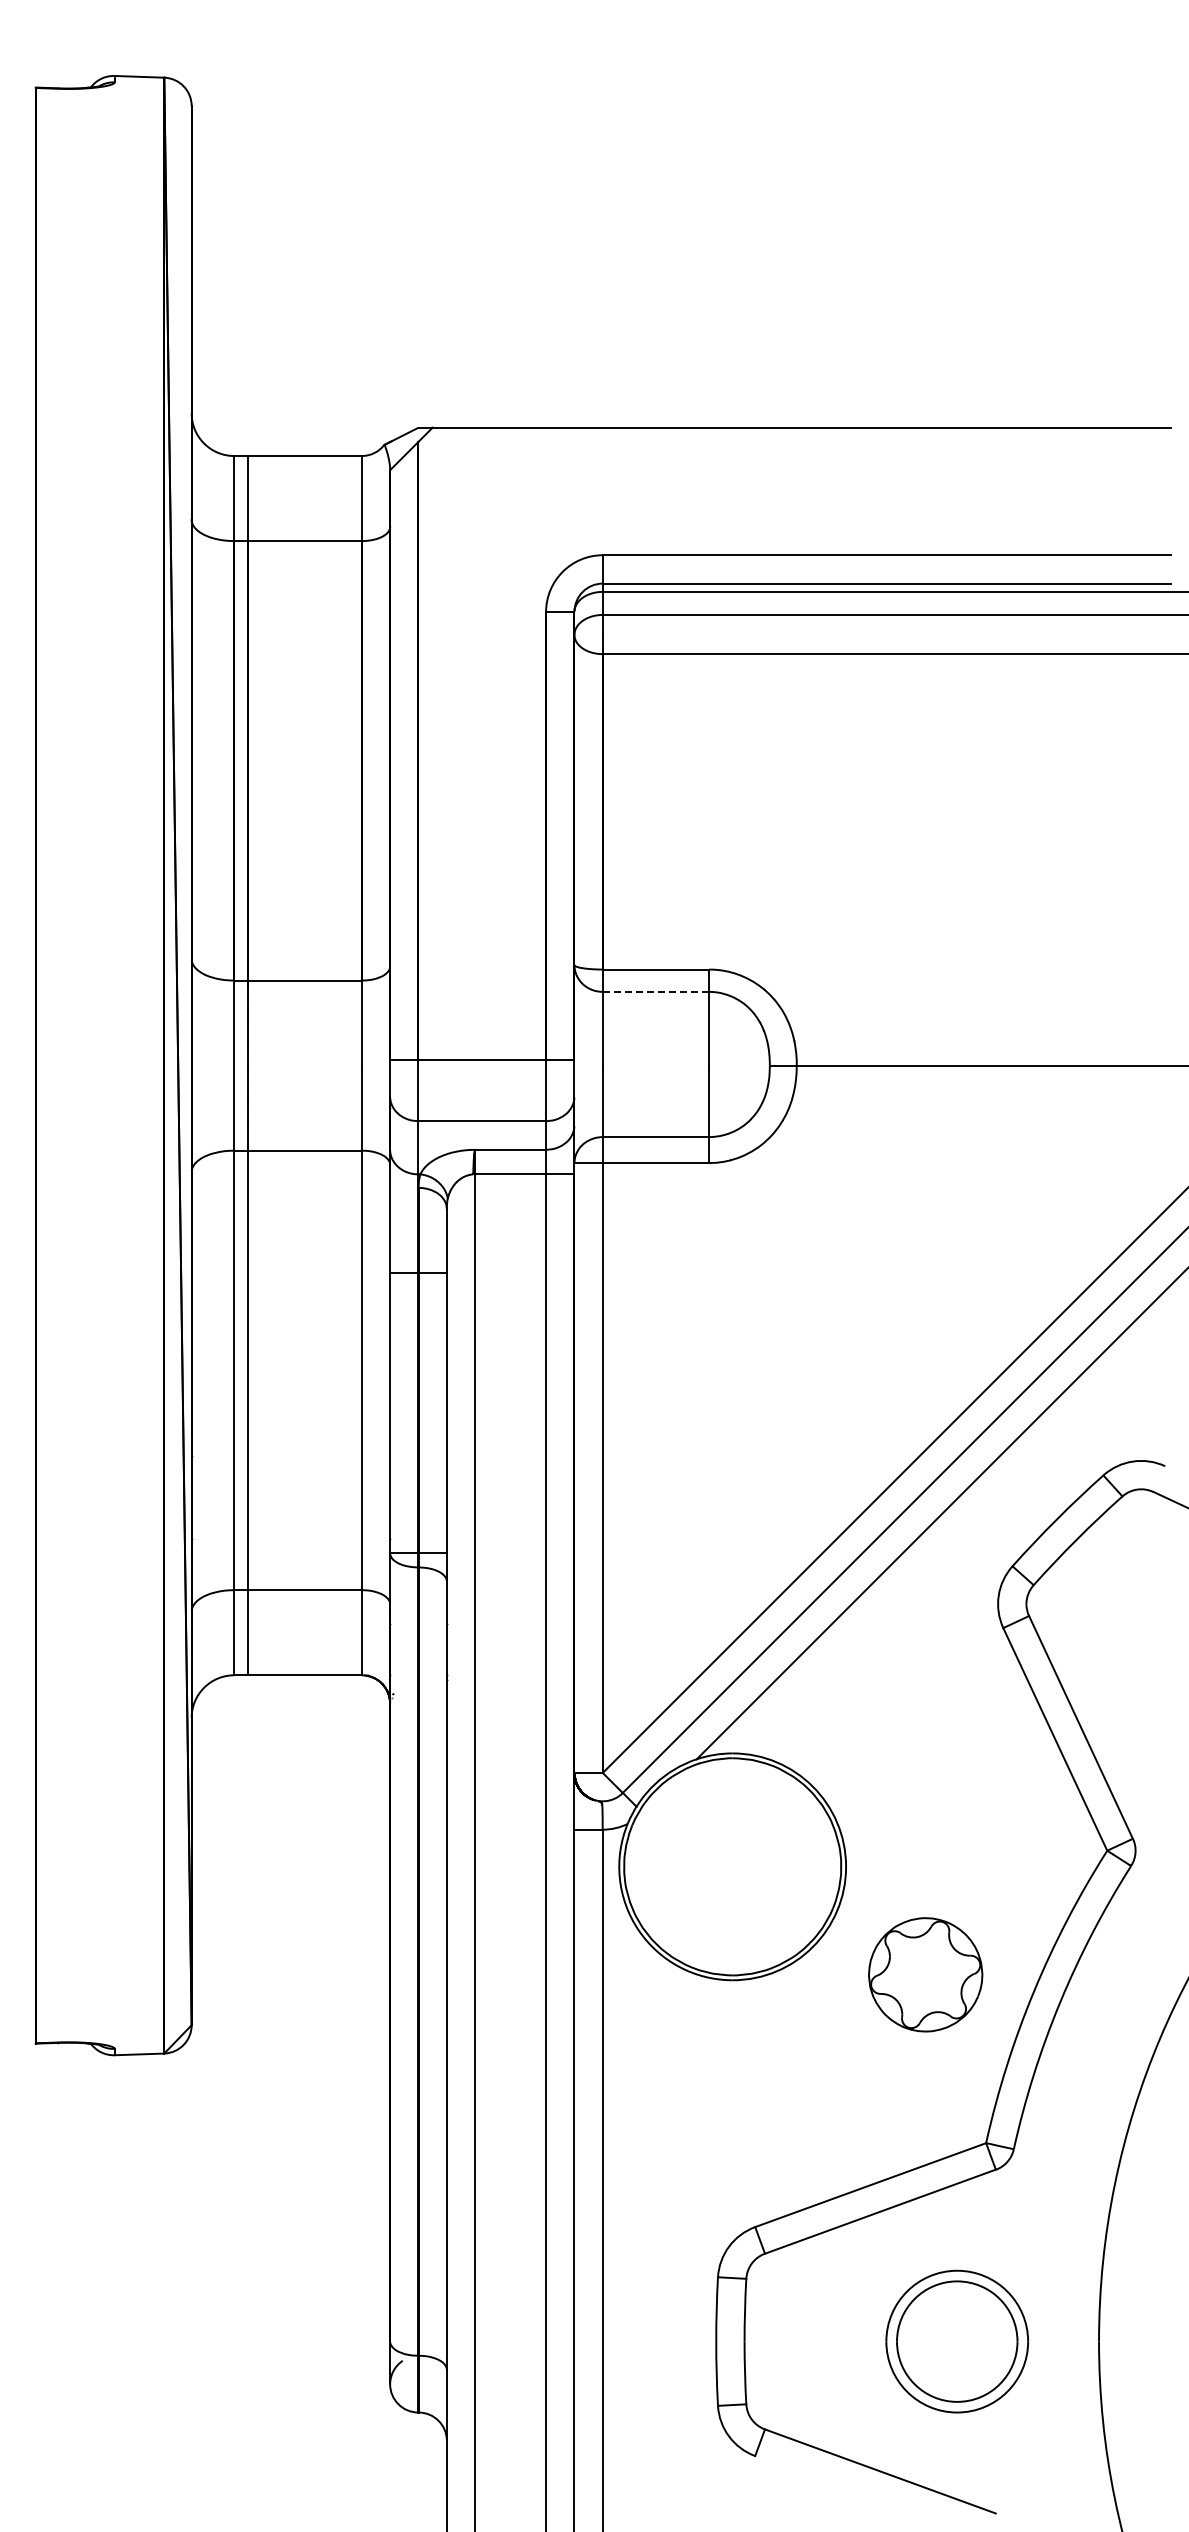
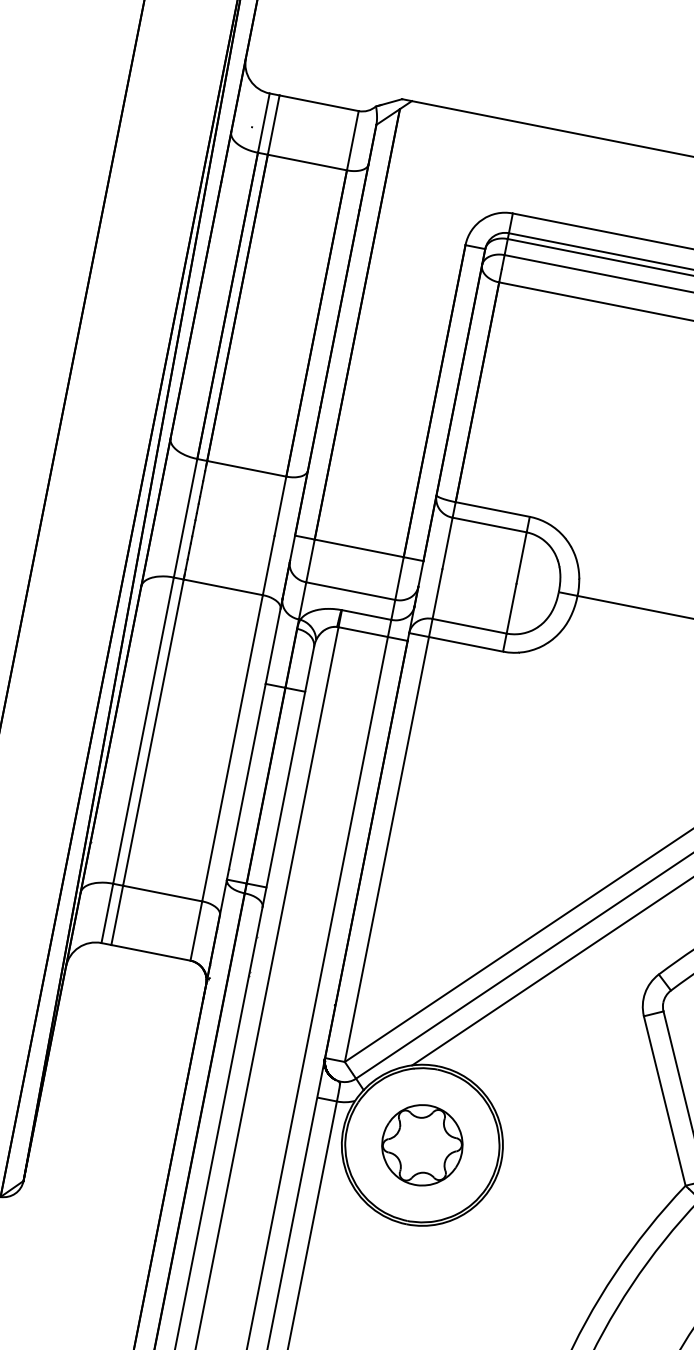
line: (655, 991) -> (489, 524), dashed -> solid
part: (925, 1974) -> (422, 1145), moved

